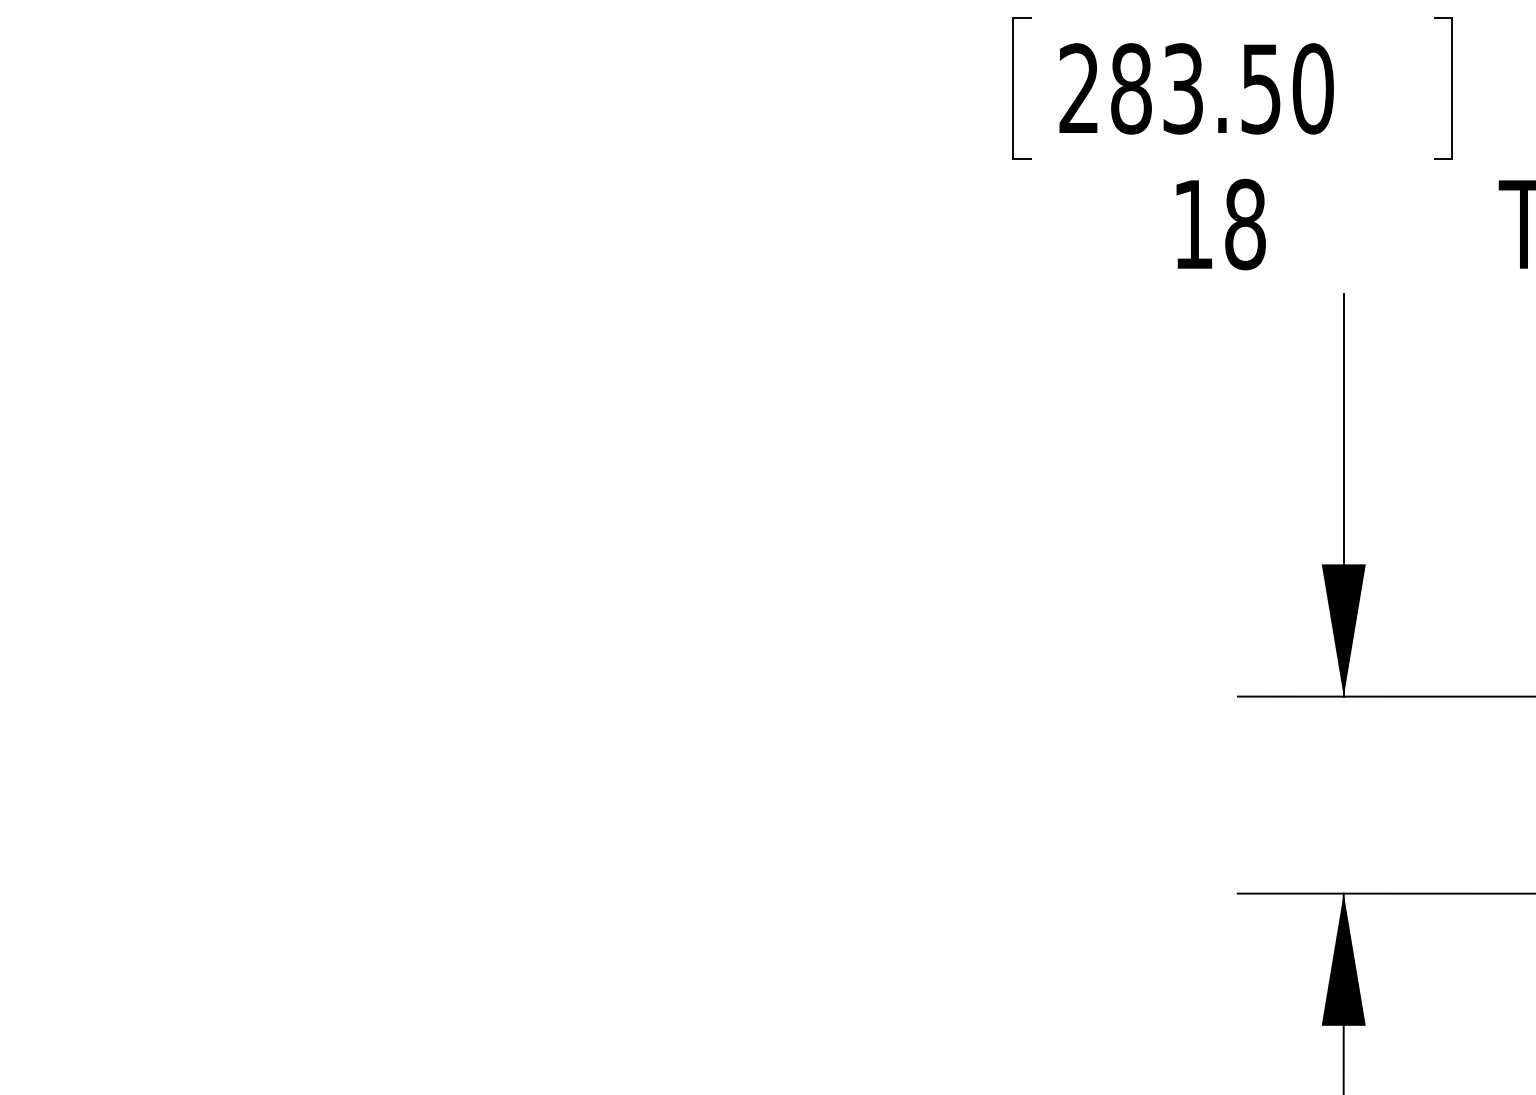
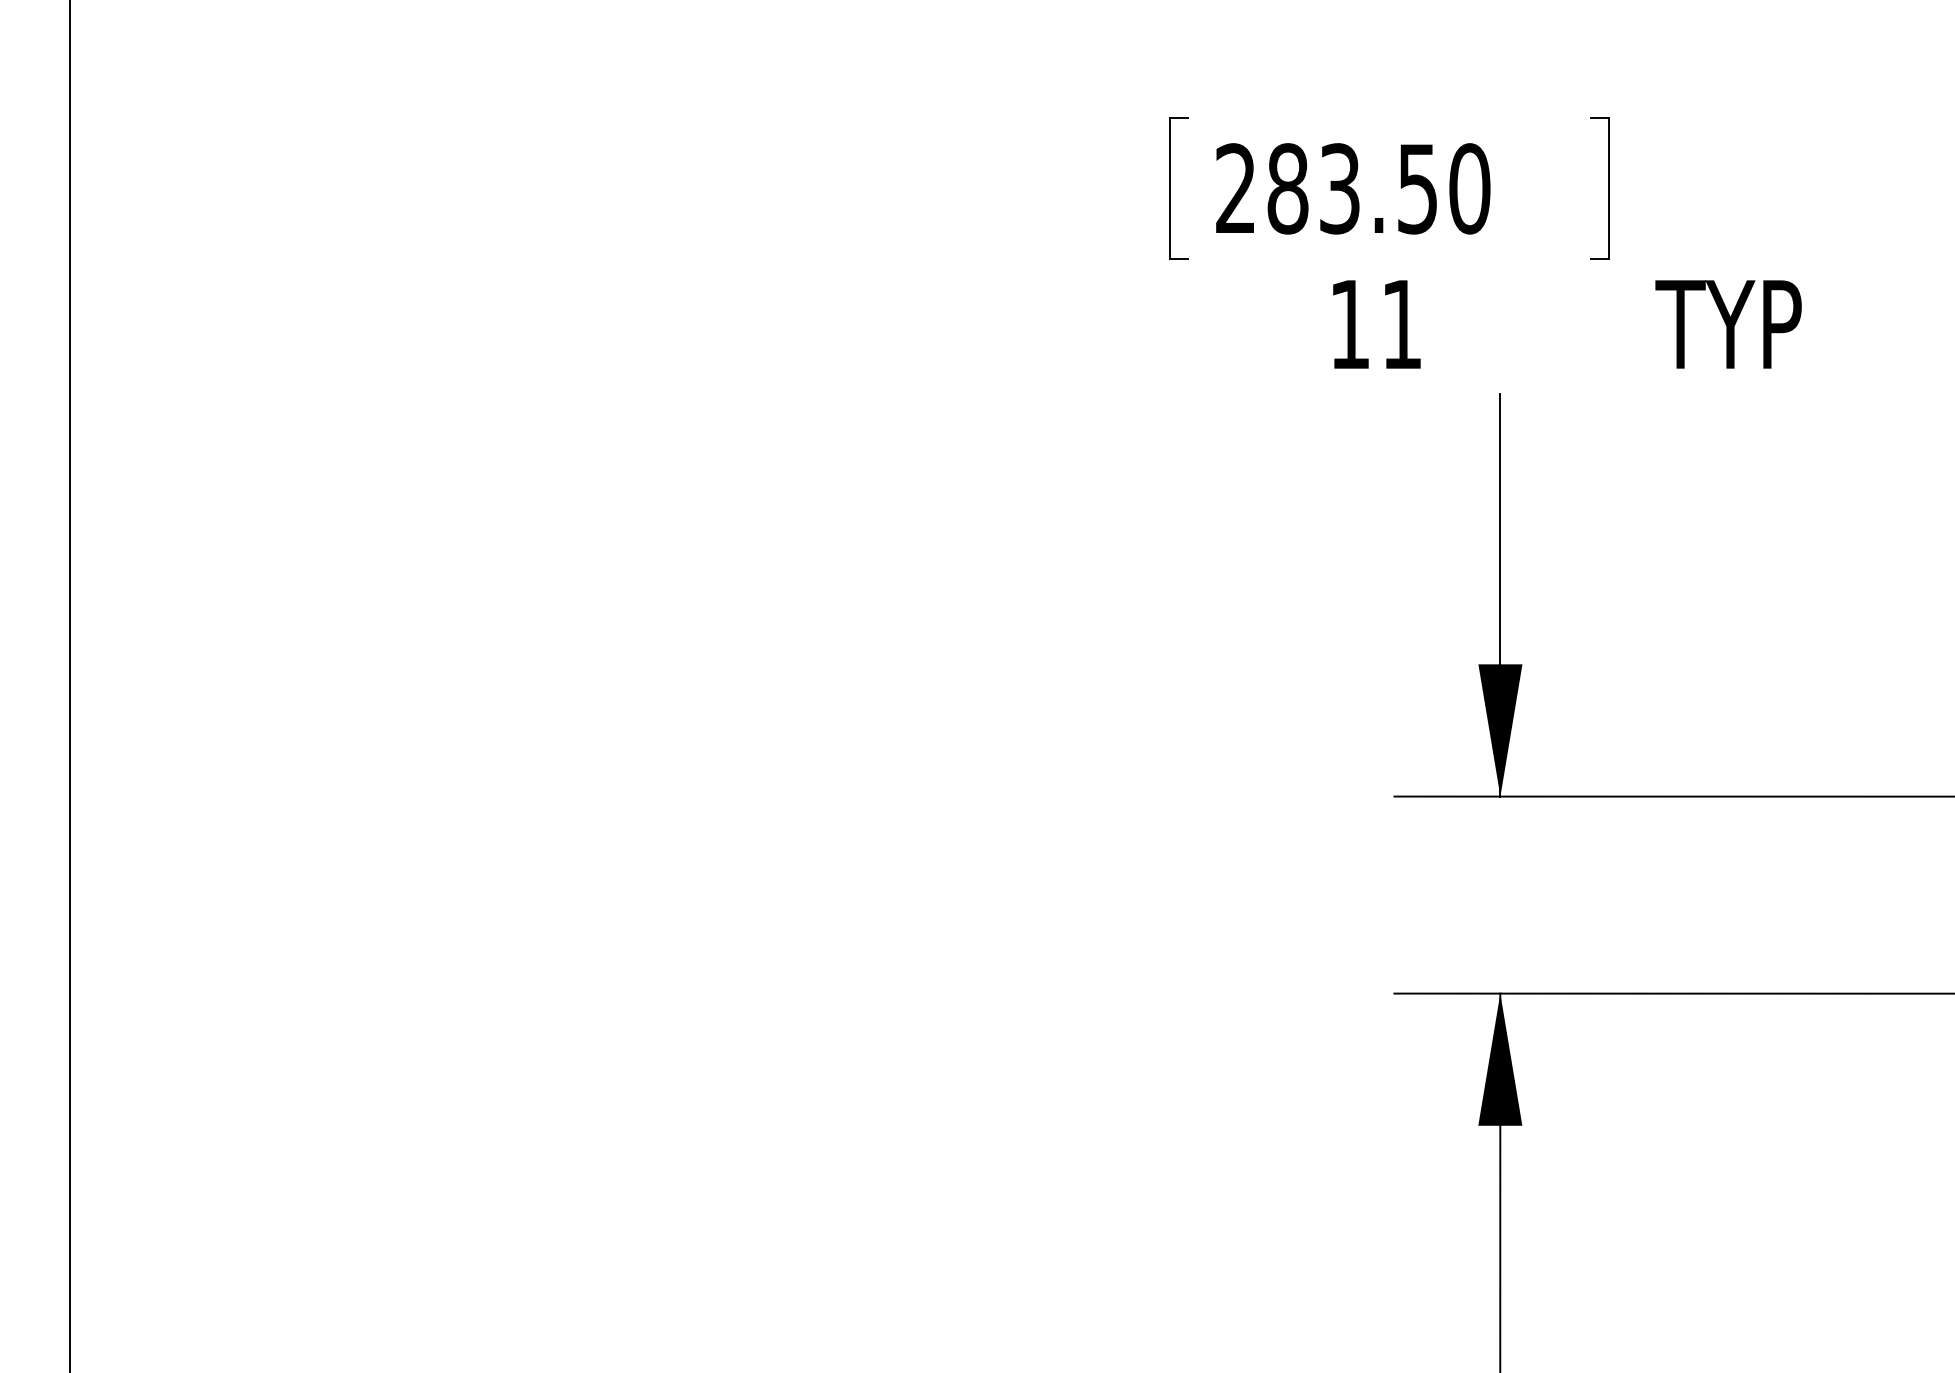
text: (1244, 224) -> (1401, 324), 18 -> 11

